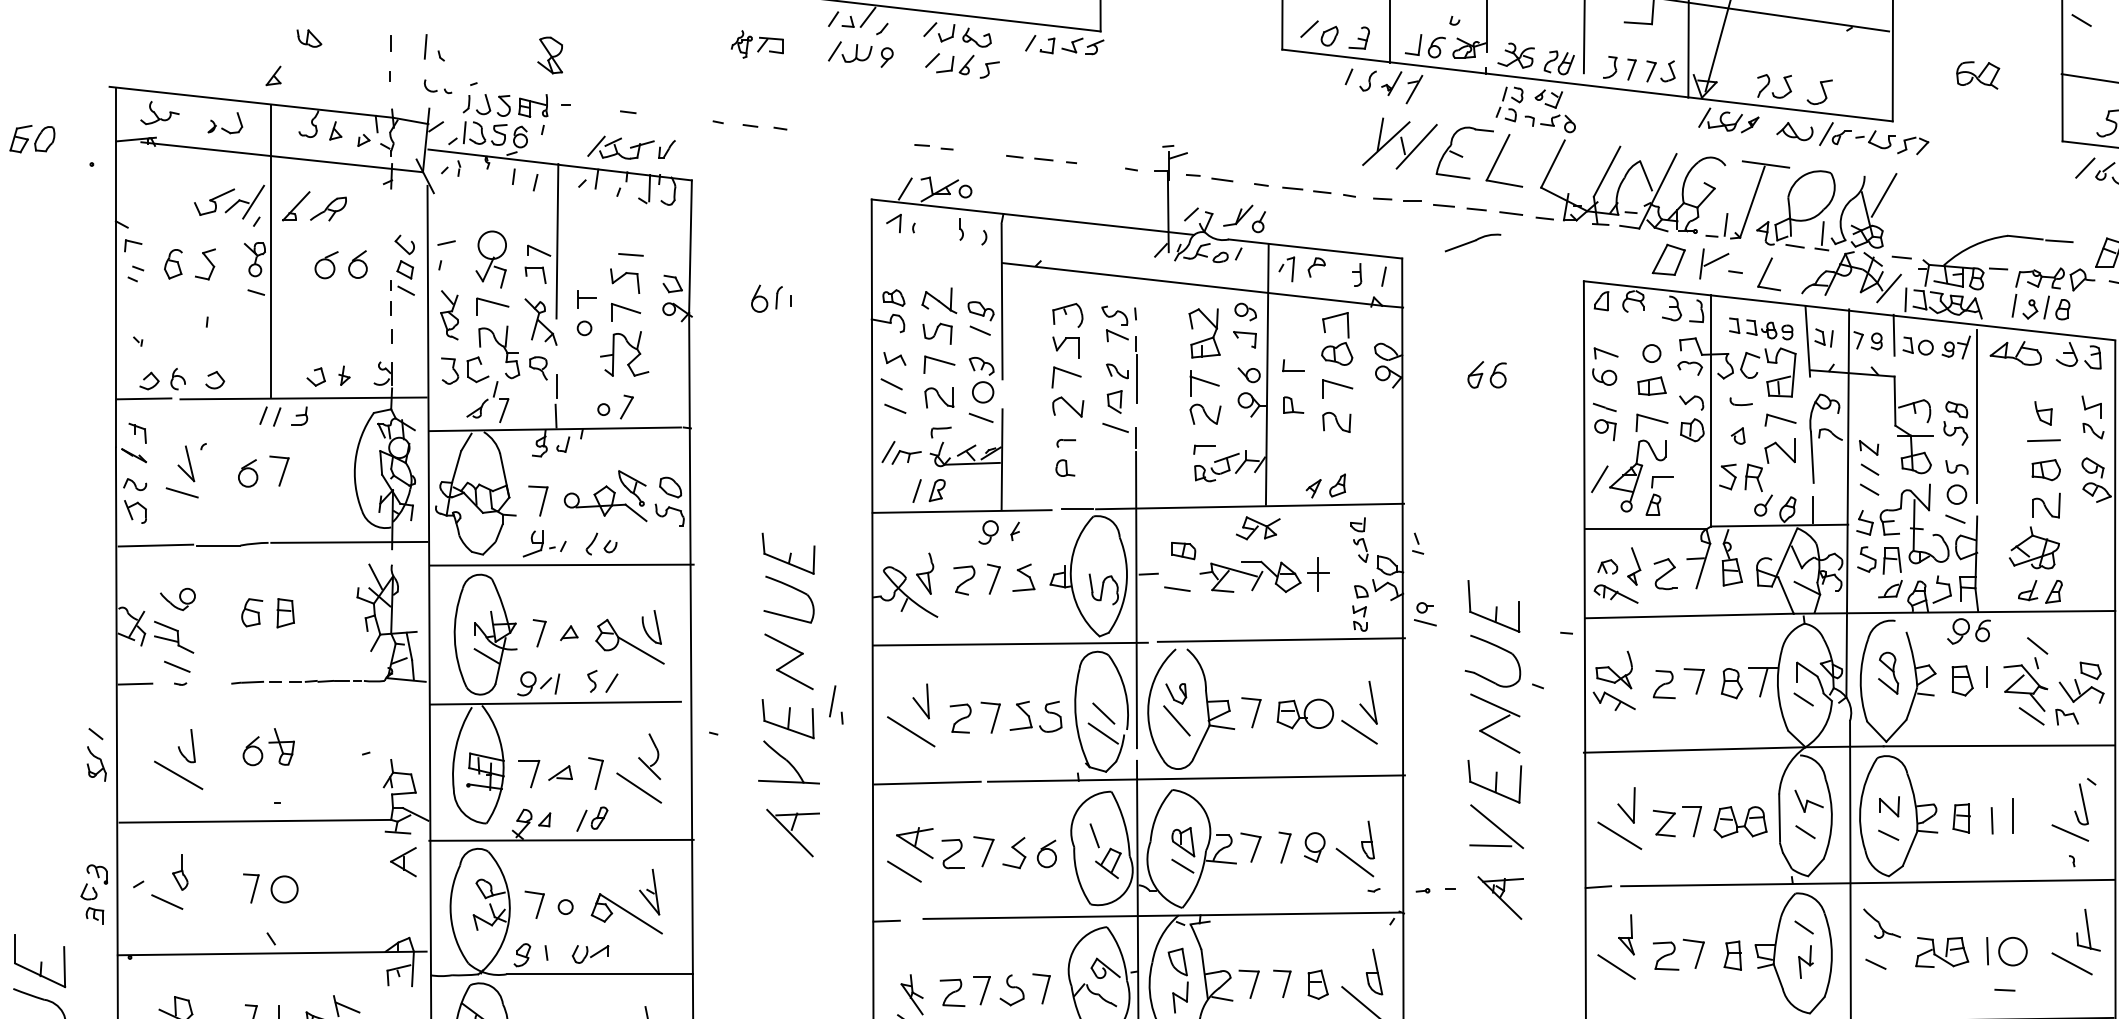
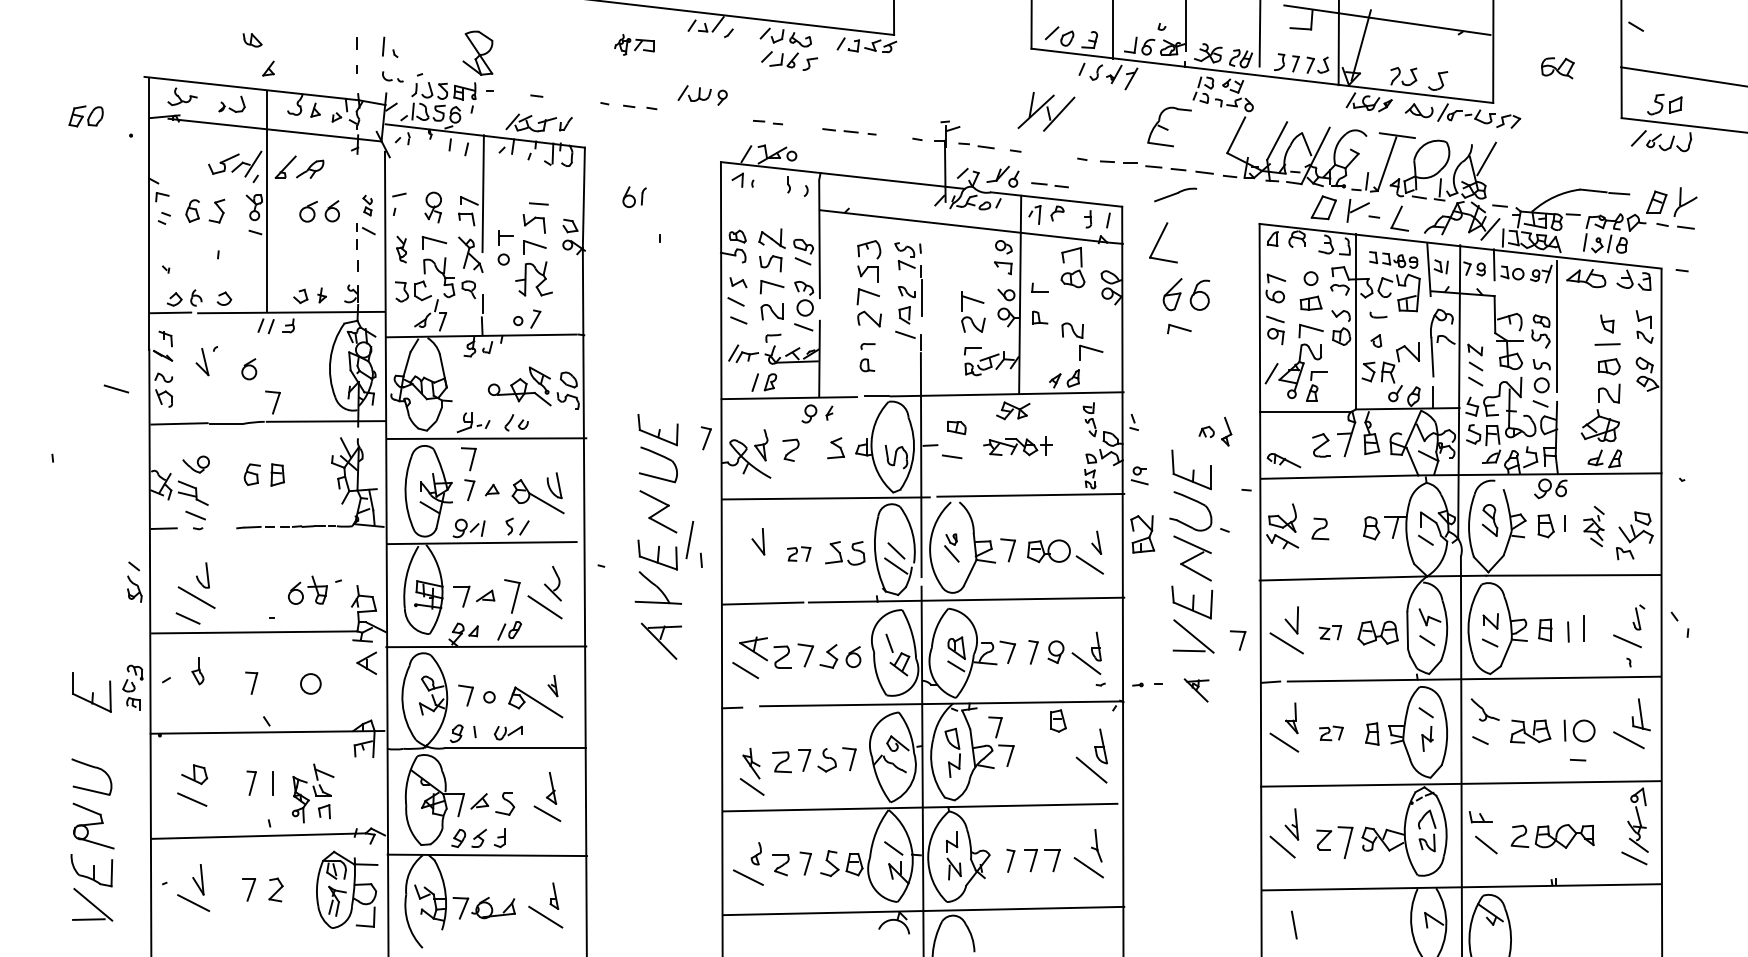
part: (309, 38) -> (252, 40), moved
part: (549, 54) -> (477, 52), size x1.6
part: (860, 54) -> (702, 95), moved
part: (1399, 143) -> (1046, 111), moved
part: (1504, 160) -> (1163, 242), moved
part: (1306, 190) -> (1049, 185), moved
part: (404, 256) -> (367, 205), size x0.6
part: (491, 259) -> (433, 207), size x0.7
part: (766, 297) -> (634, 196), moved
part: (449, 315) -> (401, 249), size x0.7
part: (1204, 333) -> (1142, 534), moved
part: (1487, 374) -> (1186, 294), size x1.6
part: (1337, 389) -> (1091, 352), moved
part: (1780, 420) -> (1179, 329), moved
part: (278, 471) -> (272, 402), moved
line: (182, 492) -> (116, 388), moved
part: (537, 501) -> (468, 459), moved
part: (1619, 566) -> (1215, 431), moved
part: (1263, 574) -> (1017, 445), size x0.7
part: (992, 579) -> (705, 438), moved
part: (1694, 681) -> (1238, 640), moved
part: (2025, 681) -> (1593, 526), size x0.6
part: (1368, 702) -> (1096, 542), size x0.7
part: (835, 705) -> (693, 544), size x1.6
part: (1176, 709) -> (951, 547), size x0.7
part: (974, 716) -> (798, 553), size x0.6
line: (910, 731) -> (750, 564), removed
part: (268, 746) -> (307, 589), moved
part: (596, 772) -> (512, 595), size x1.4
part: (2084, 801) -> (1638, 617), size x0.7
part: (1677, 821) -> (1330, 632), size x0.6
circle: (284, 888) -> (310, 683), moved
part: (649, 891) -> (552, 685), size x0.6
part: (1500, 898) -> (1196, 690), size x0.7
line: (166, 902) -> (187, 618), moved
part: (1678, 954) -> (1331, 733), size x0.6
part: (39, 961) -> (91, 692), moved
part: (1282, 984) -> (995, 727), moved
part: (1317, 984) -> (1058, 720), moved

